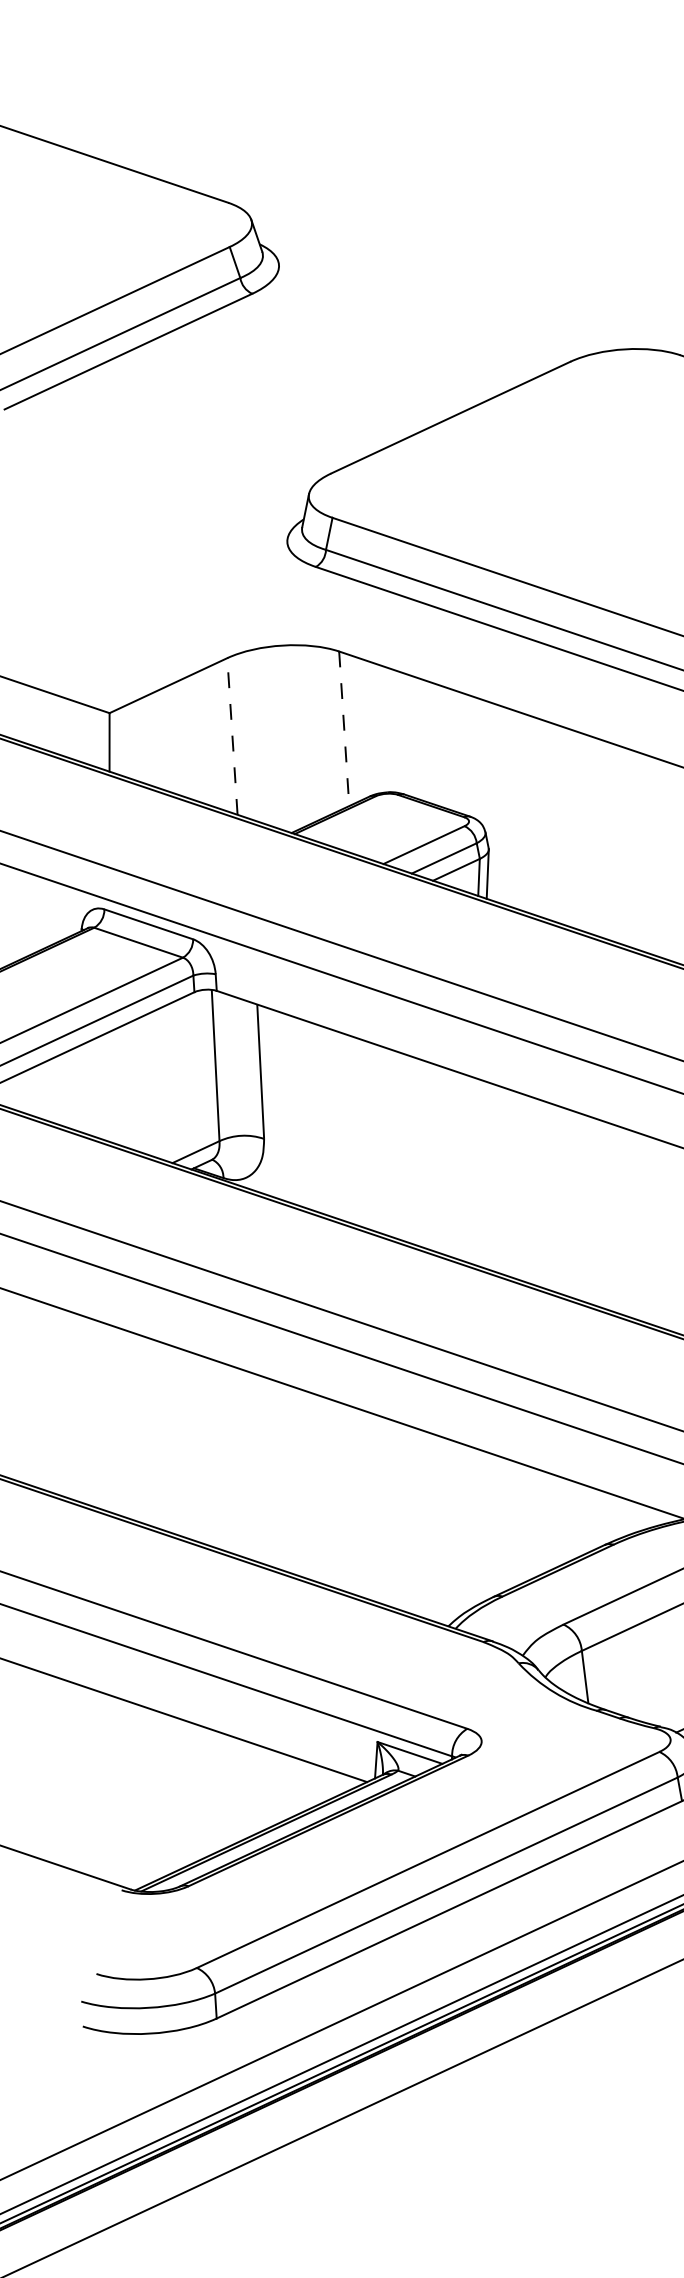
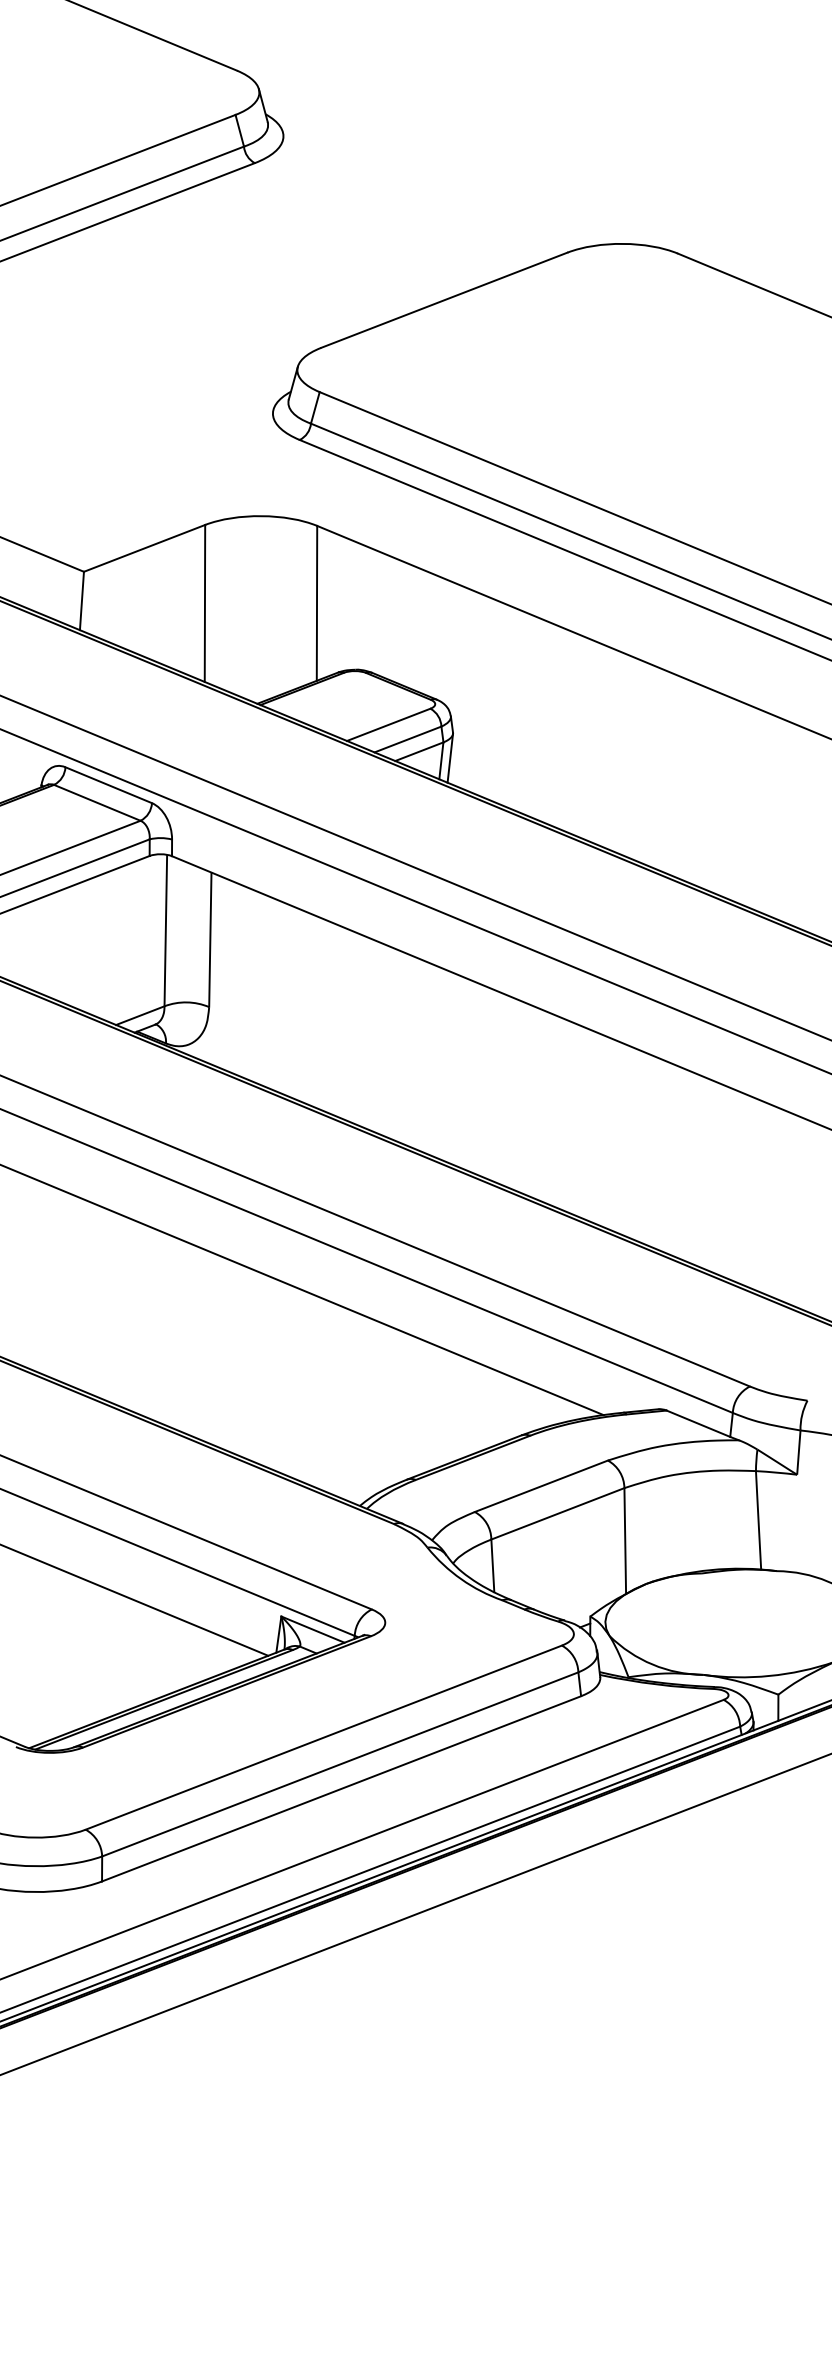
line: (344, 728) -> (317, 603), dashed -> solid
line: (231, 735) -> (204, 602), dashed -> solid

